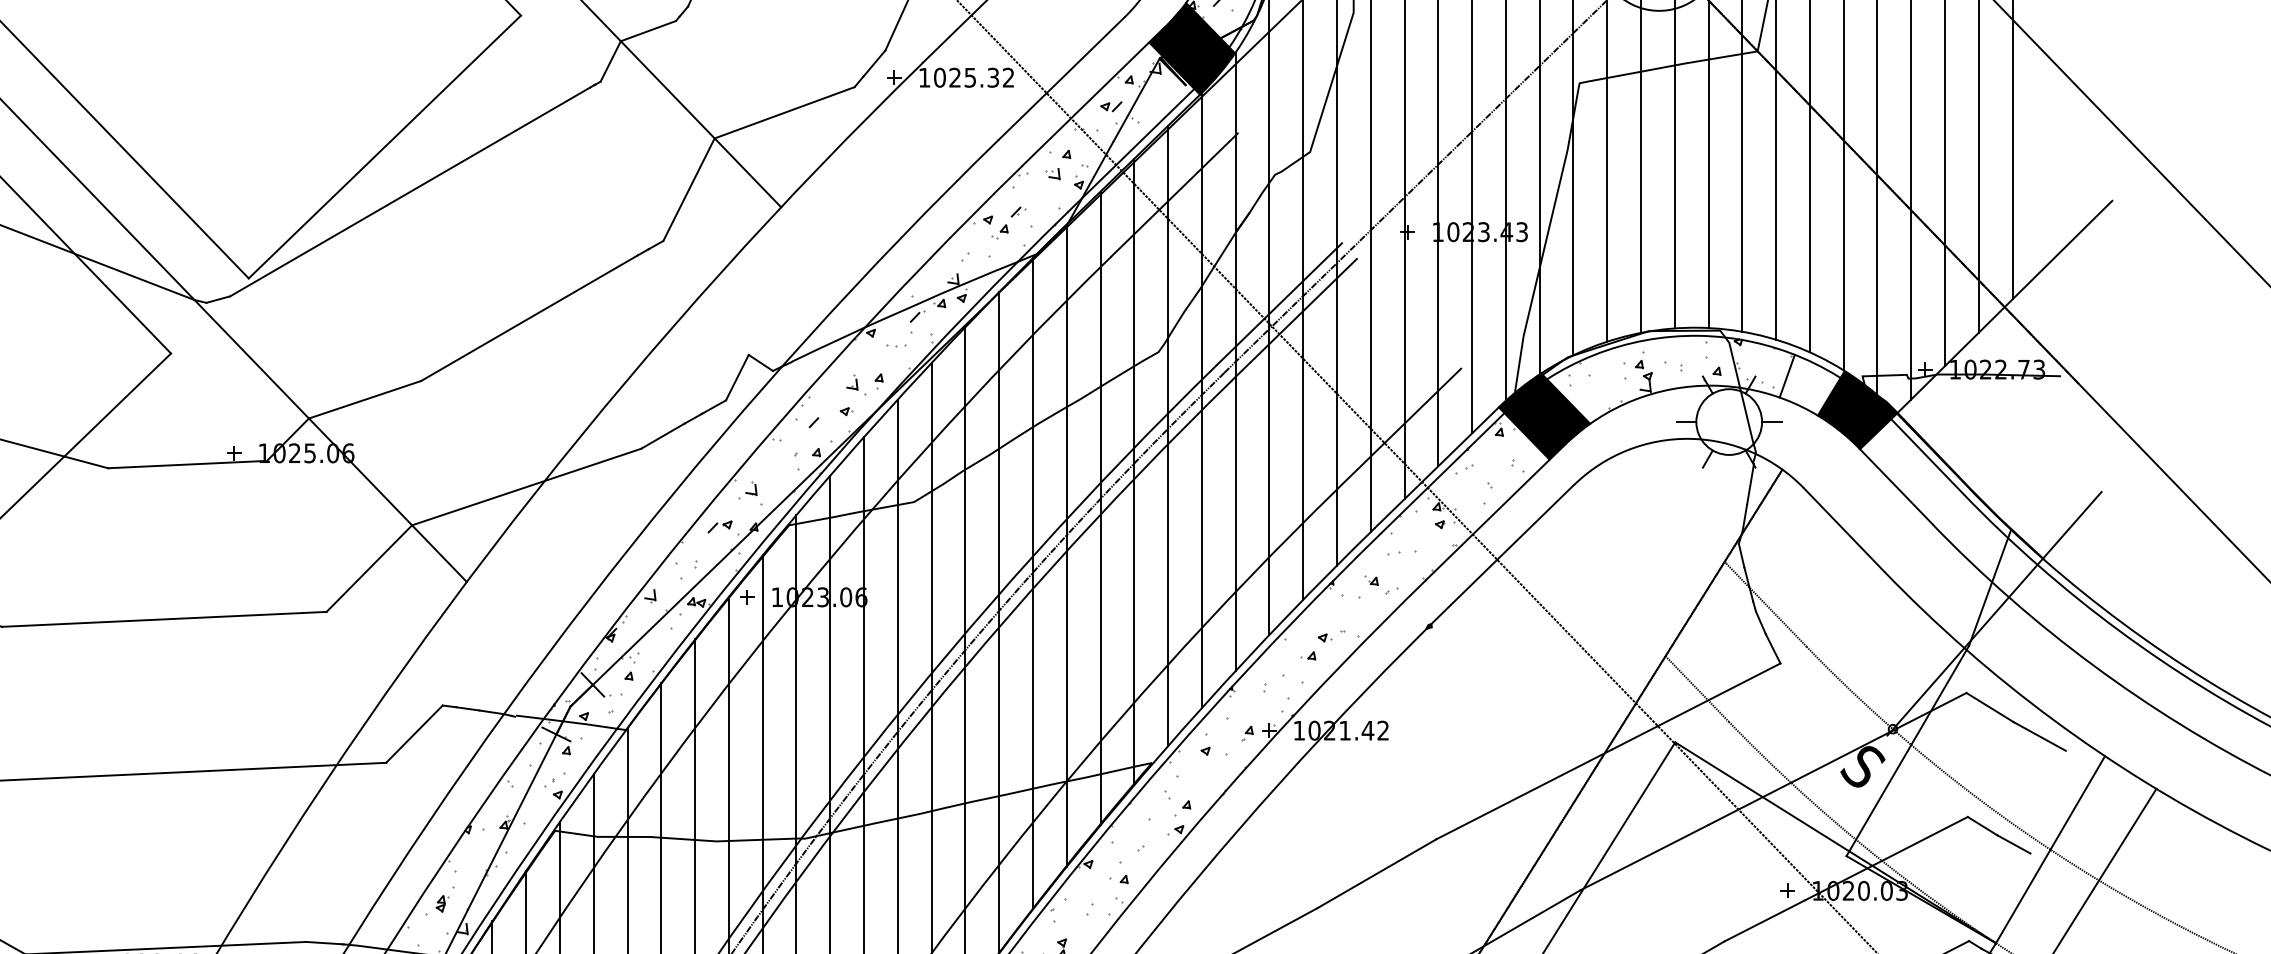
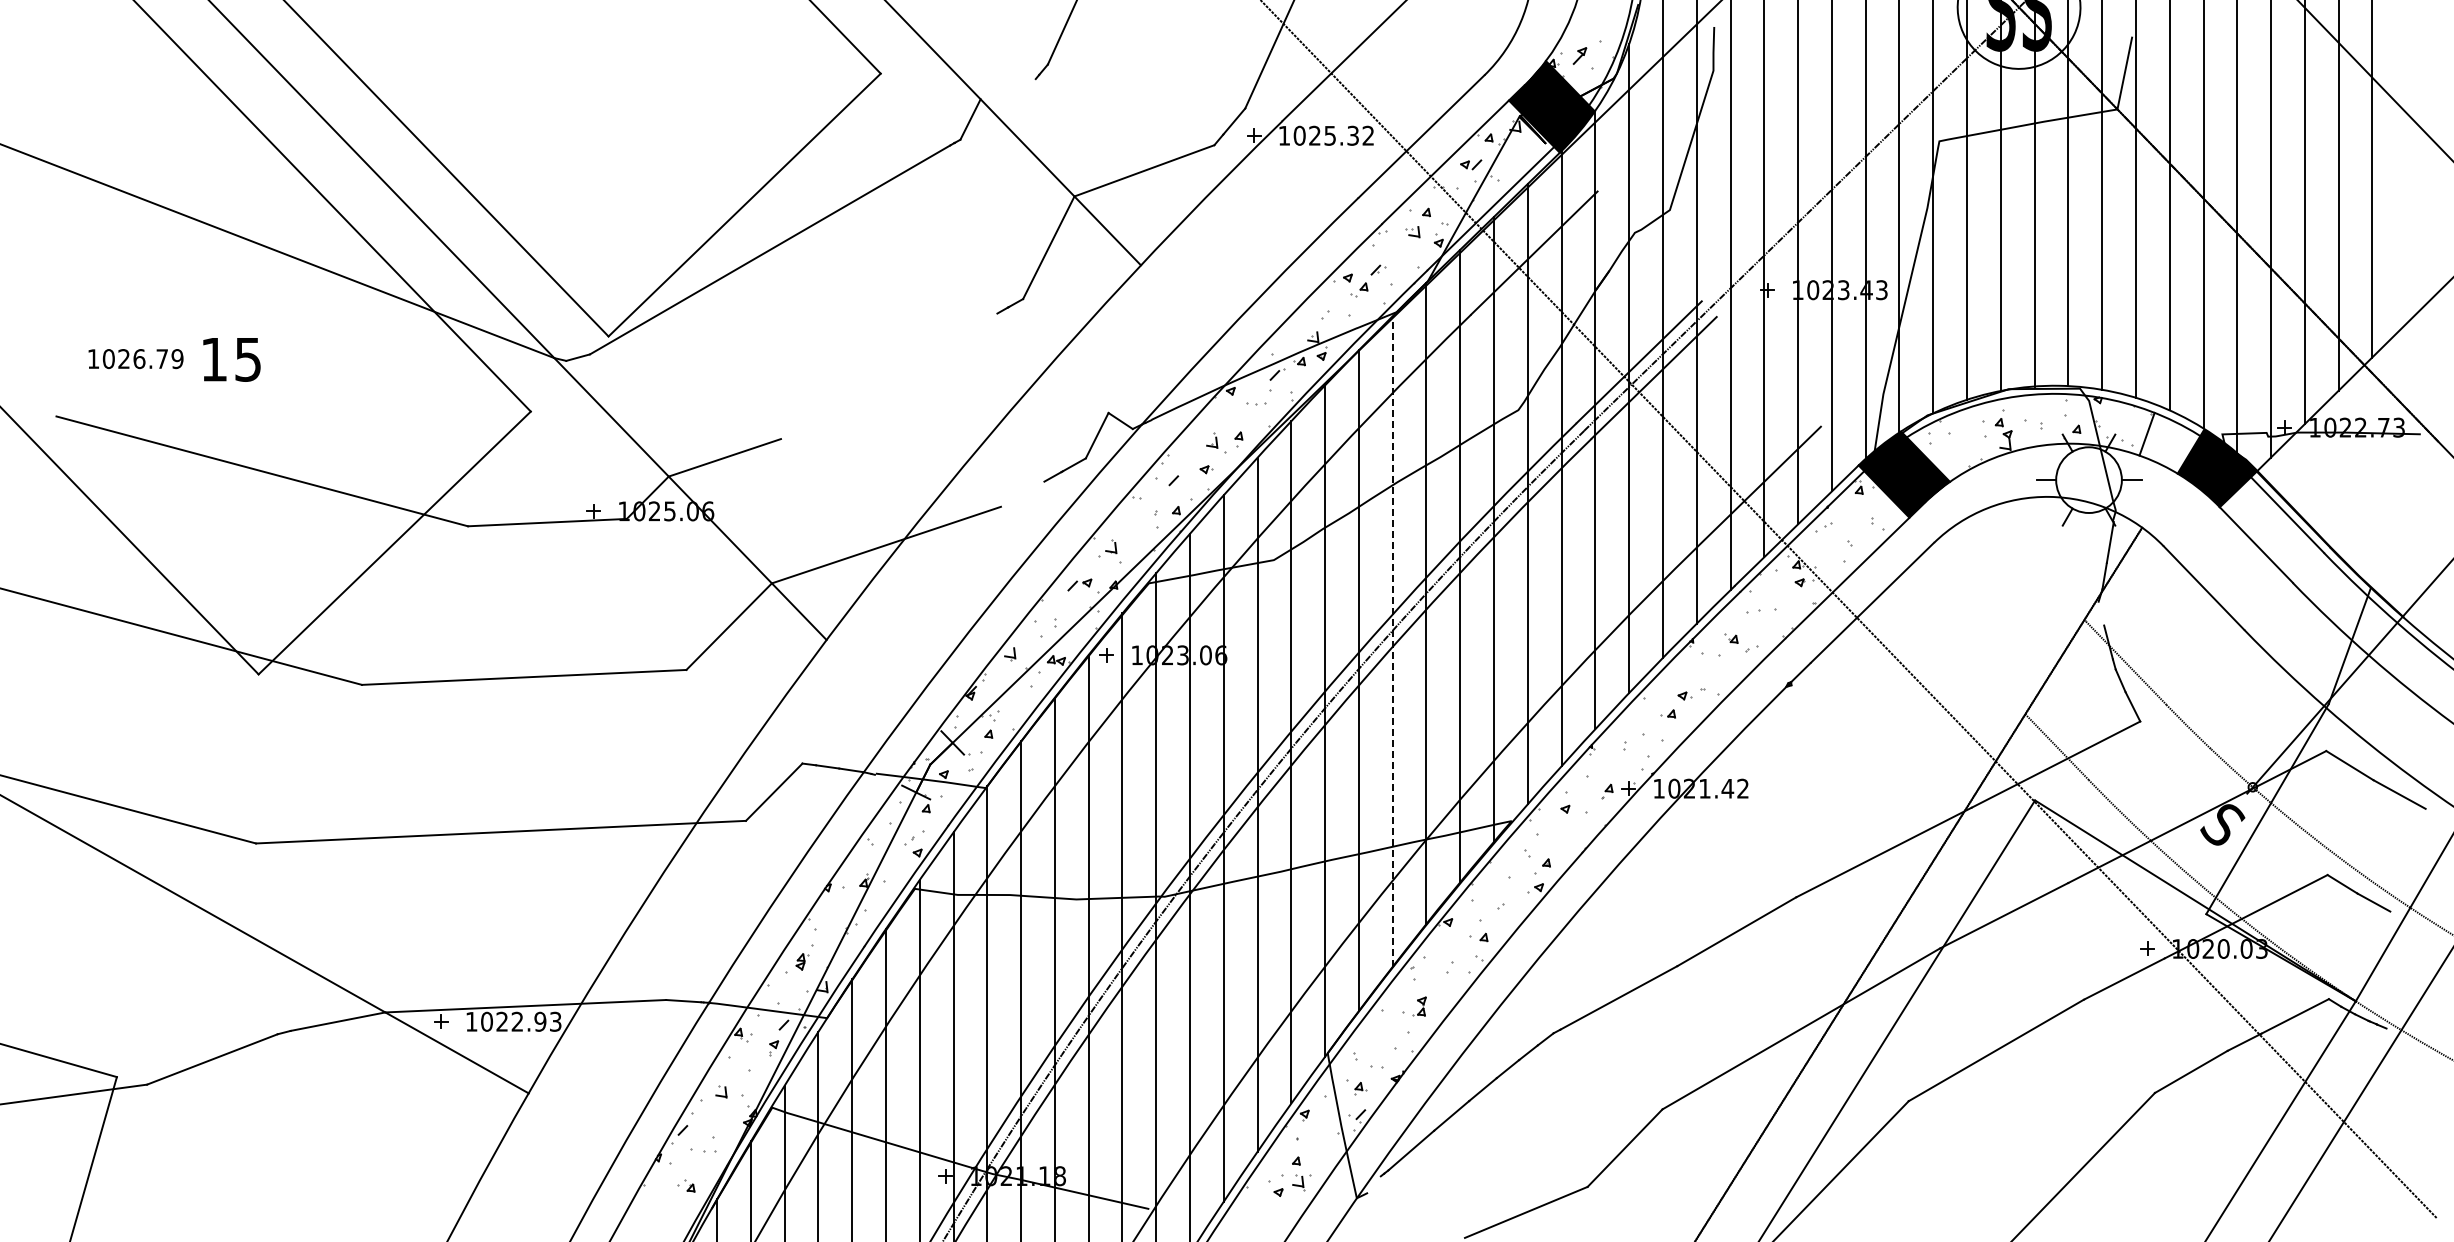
line: (647, 31) -> (1007, 89), removed
line: (528, 318) -> (888, 376), removed
line: (662, 435) -> (1022, 493), removed
line: (1741, 555) -> (2101, 613), removed
line: (1032, 583) -> (1392, 641), solid -> dashed

